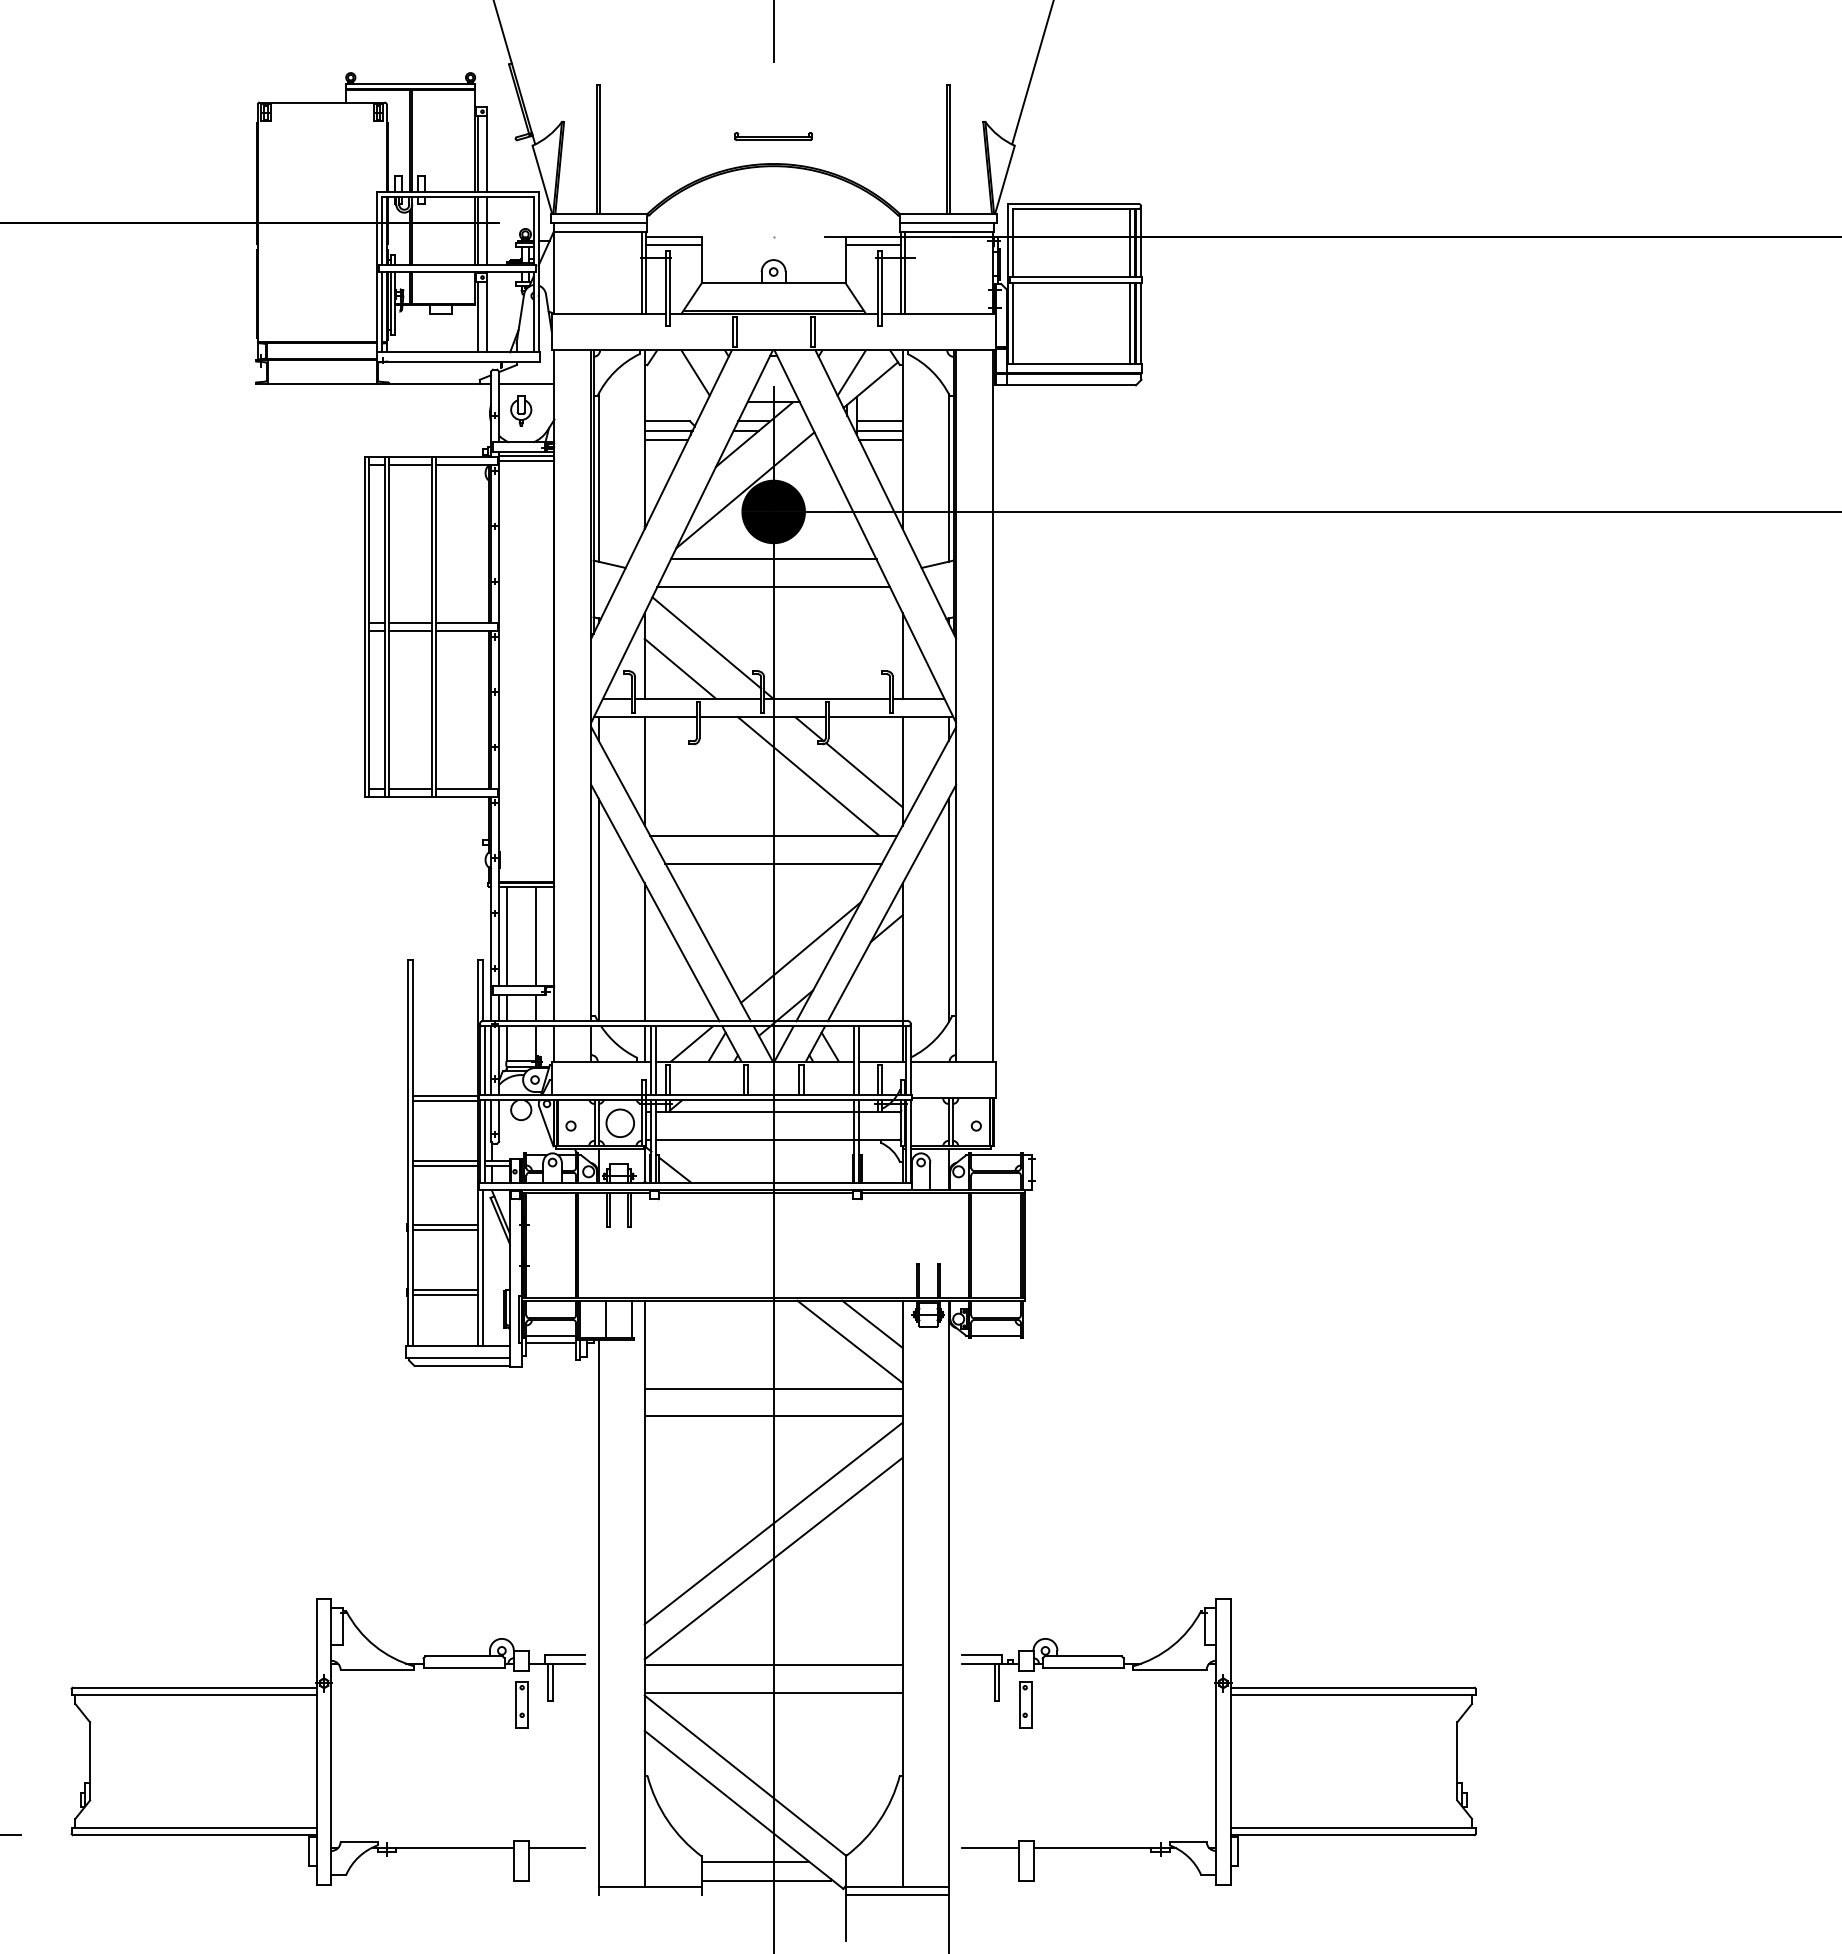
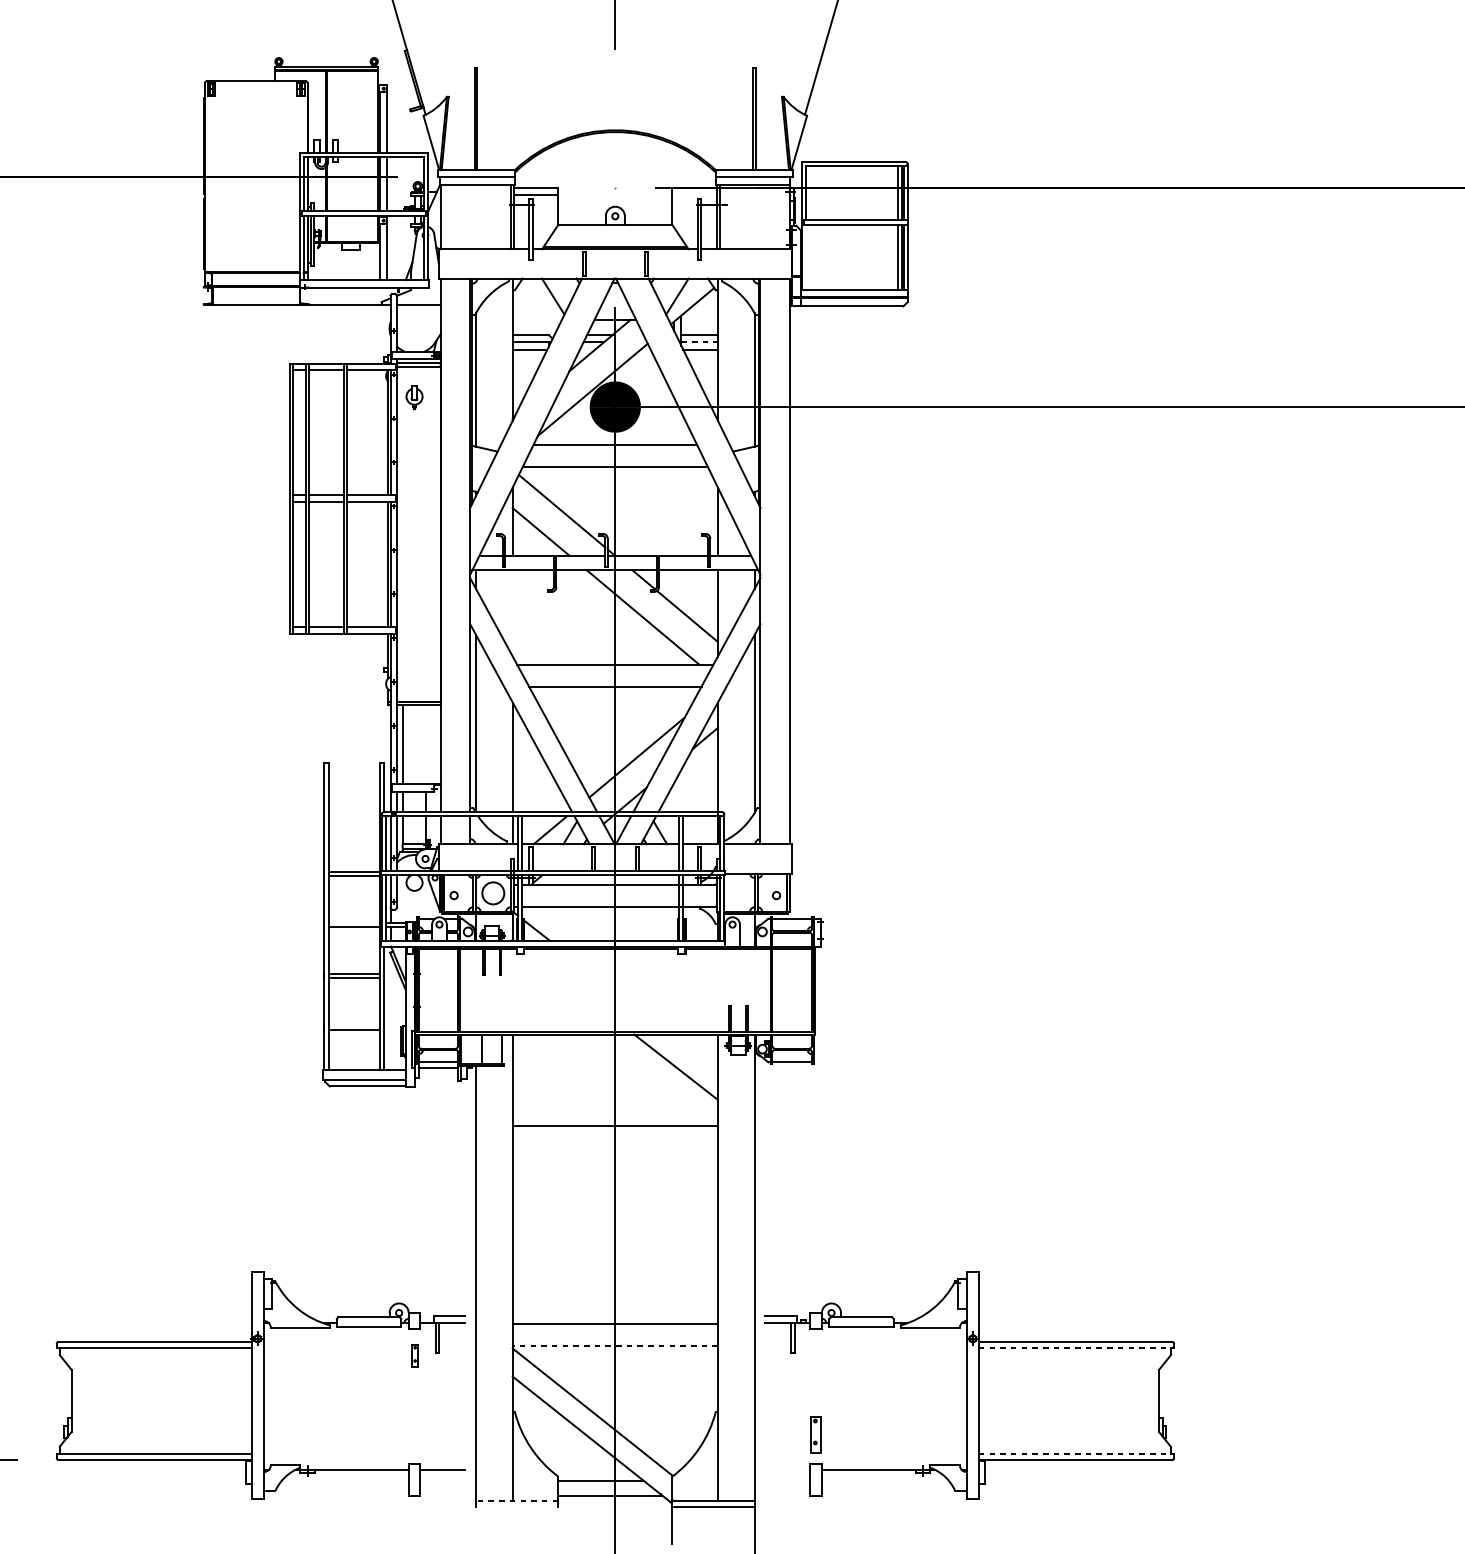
part: (773, 136) -> (615, 108), removed
line: (873, 245) -> (694, 195), removed
line: (1012, 323) -> (805, 257), removed
part: (521, 410) -> (414, 397), moved
line: (880, 430) -> (700, 342), solid -> dashed
line: (644, 771) -> (512, 613), removed
line: (536, 936) -> (426, 744), removed
line: (445, 1160) -> (354, 922), removed
line: (445, 1289) -> (354, 1025), removed
line: (872, 1323) -> (693, 1052), removed
line: (773, 1388) -> (615, 1104), removed
line: (773, 1523) -> (615, 1211), removed
line: (773, 1558) -> (615, 1239), removed
line: (773, 1692) -> (615, 1346), solid -> dashed
line: (1353, 1694) -> (1076, 1347), solid -> dashed
part: (521, 1704) -> (414, 1355), size x0.6
part: (1025, 1704) -> (815, 1434), moved
line: (1353, 1828) -> (1076, 1454), solid -> dashed
line: (990, 1848) -> (787, 1470), removed
line: (650, 1887) -> (517, 1501), solid -> dashed

